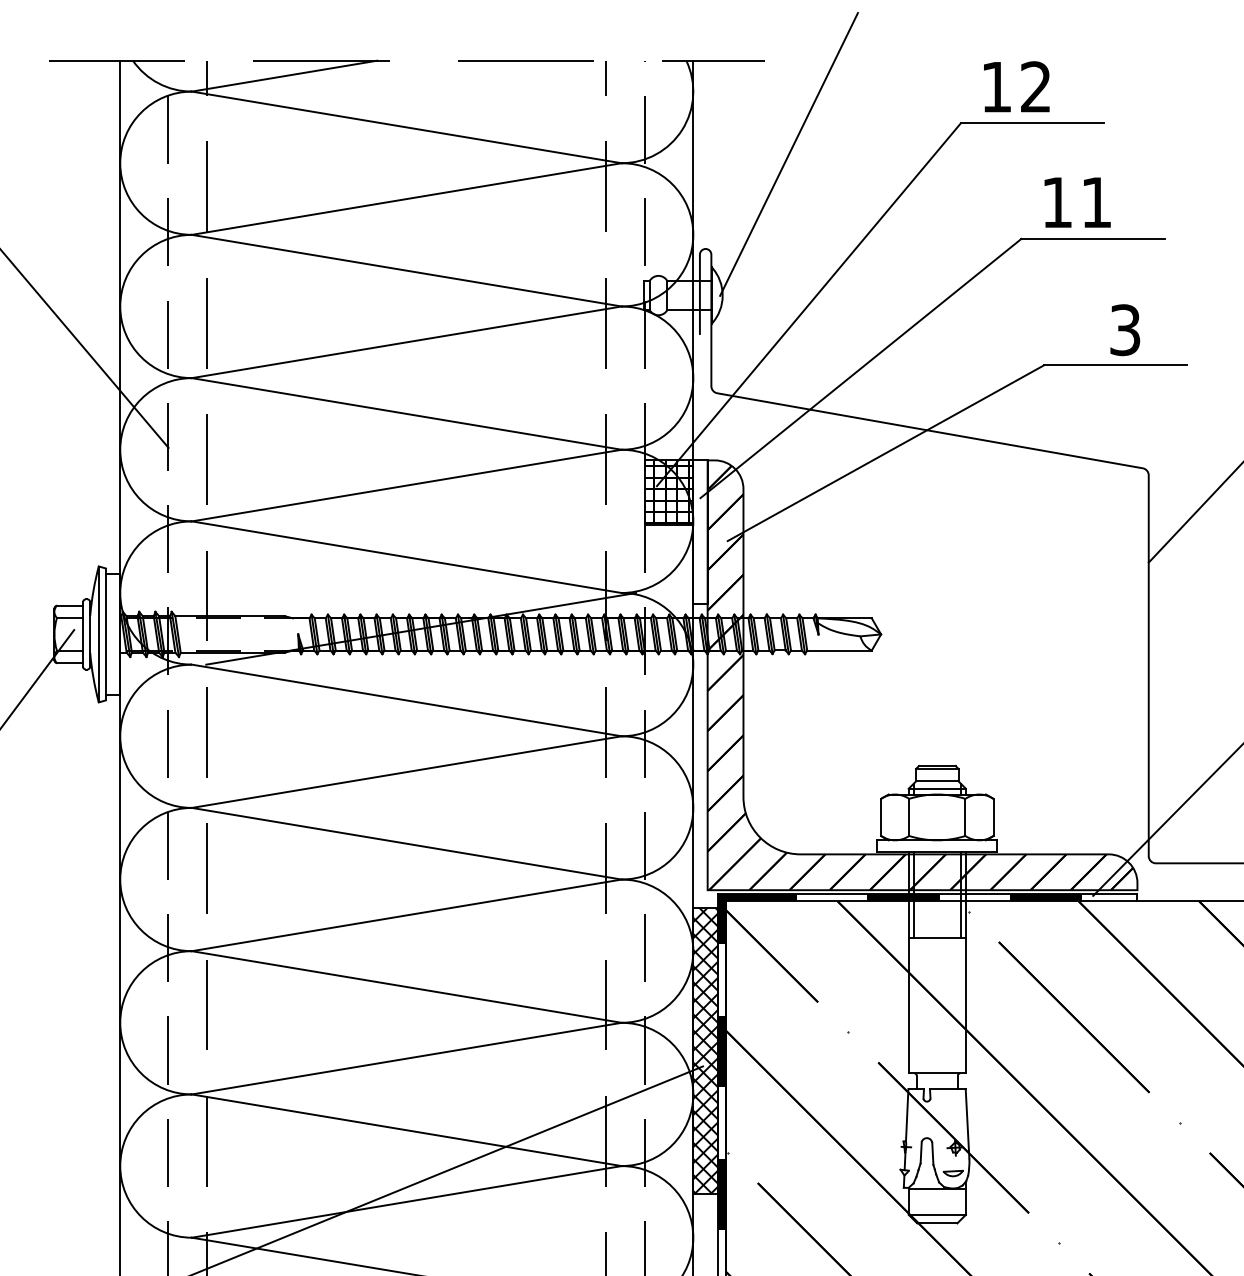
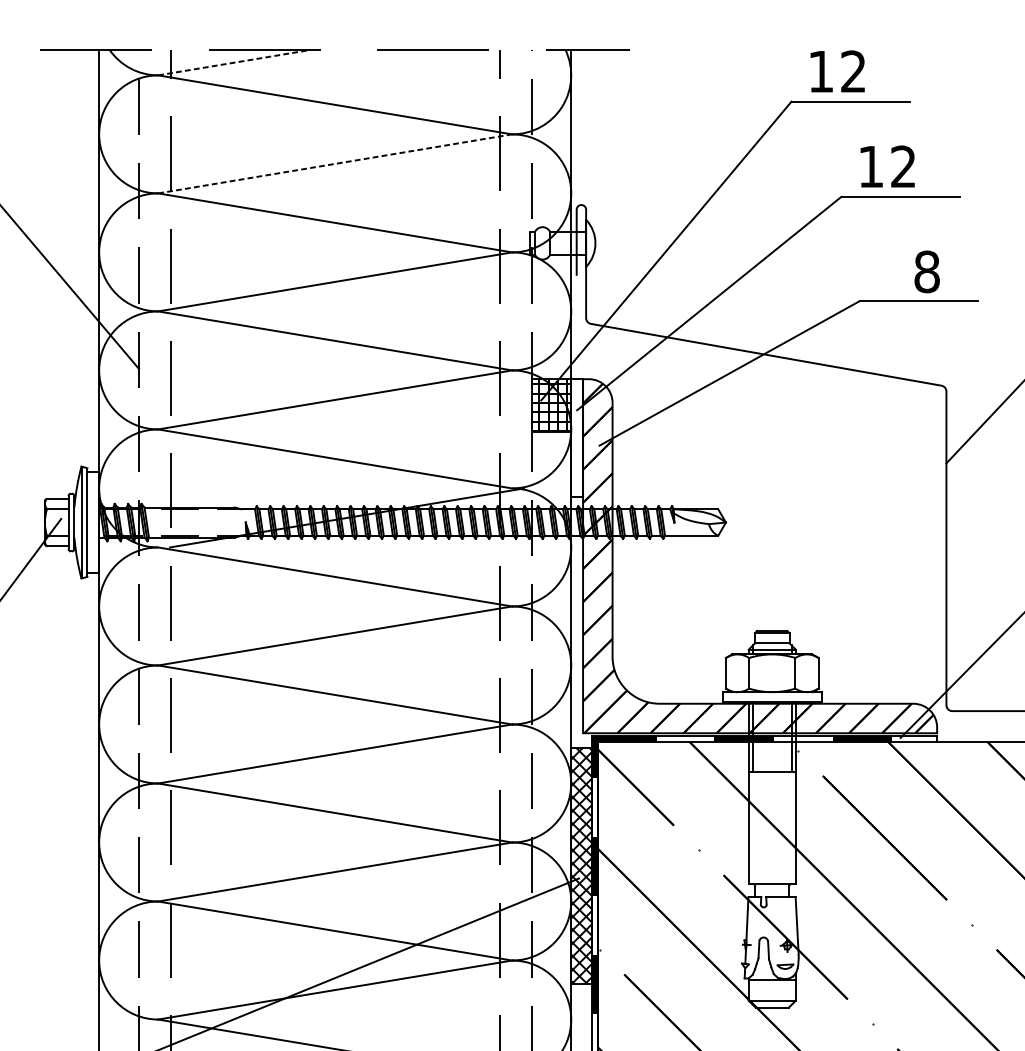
line: (284, 76) -> (234, 62), solid -> dashed
line: (788, 154) -> (649, 127), removed
line: (406, 199) -> (334, 164), solid -> dashed
text: (1095, 201) -> (902, 165), 11 -> 12
text: (1125, 330) -> (927, 272), 3 -> 8

